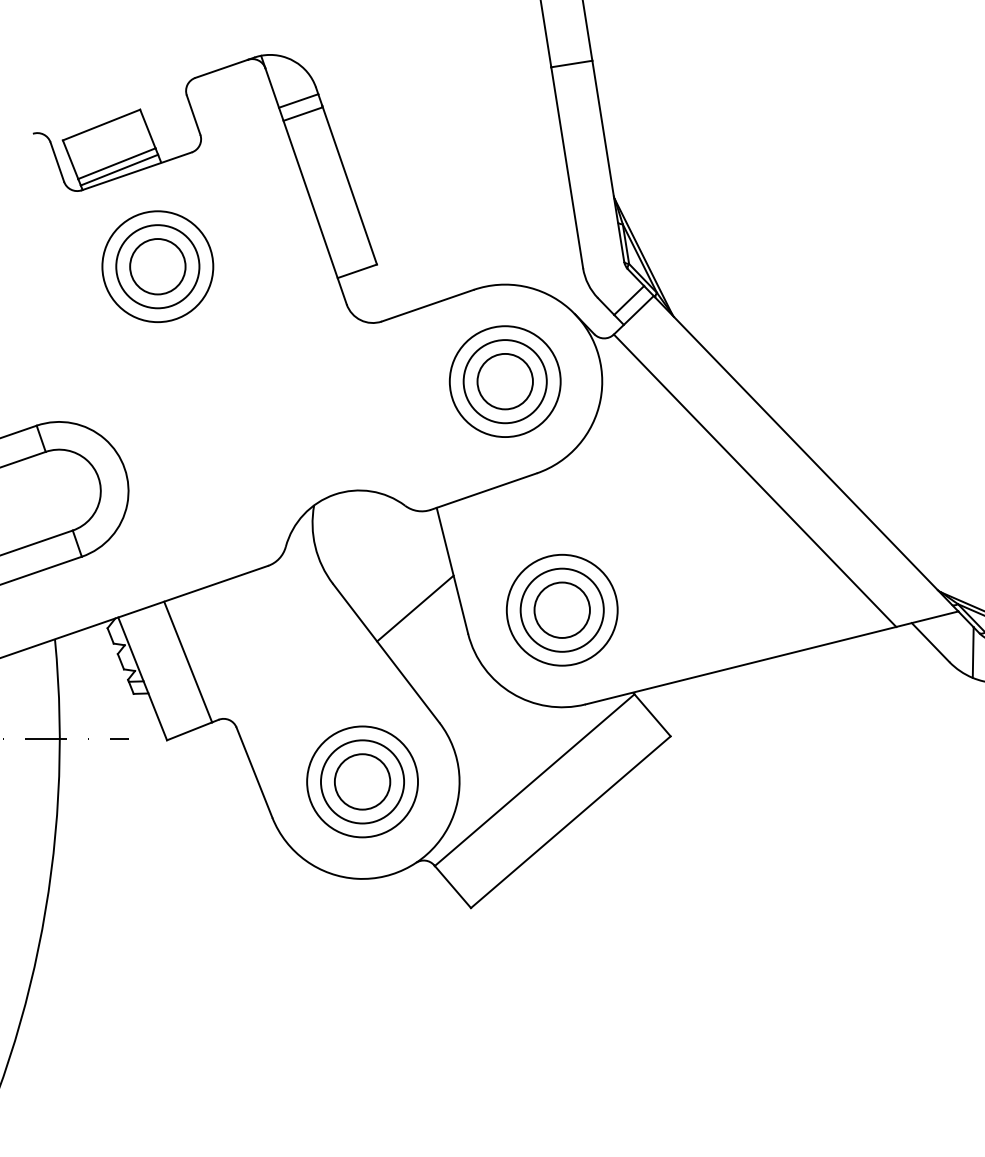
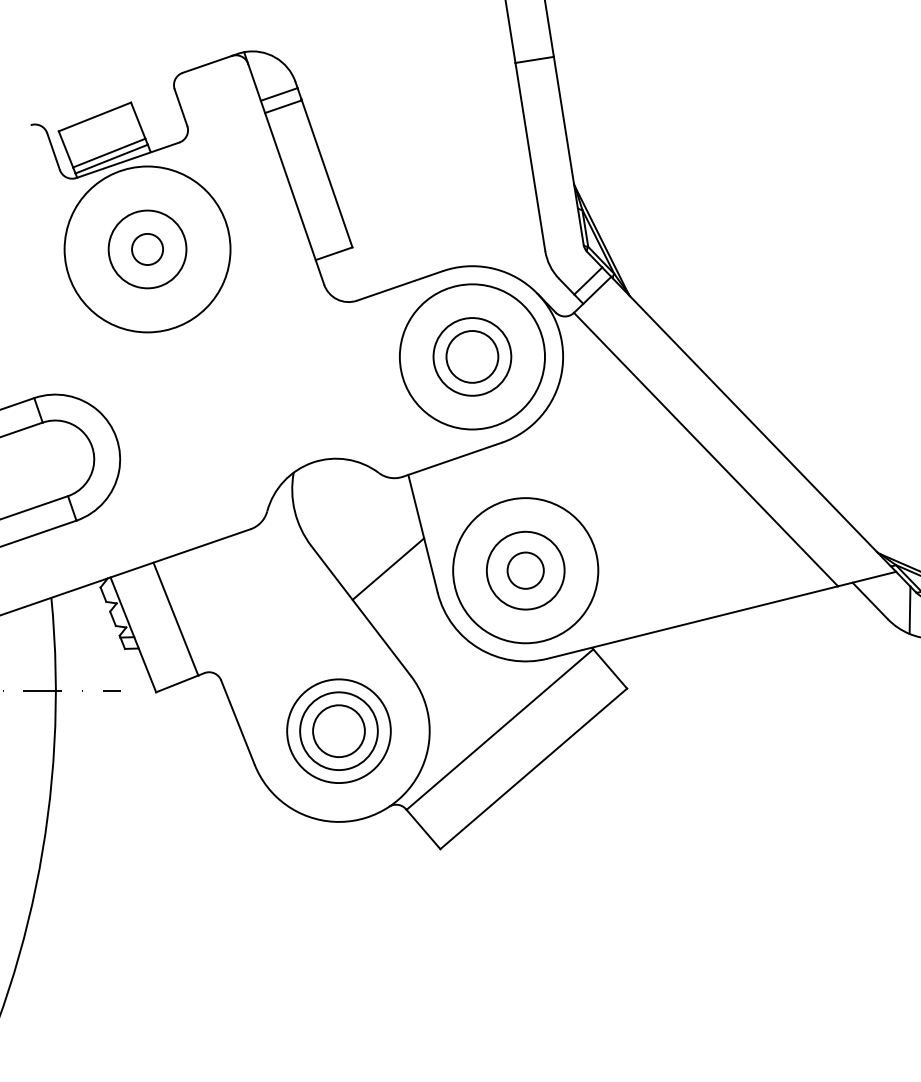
circle: (157, 266) -> (147, 249), size x0.6
circle: (157, 266) -> (147, 249), size x1.6
circle: (504, 381) -> (471, 356), size x1.4
circle: (561, 609) -> (525, 569), size x0.7
circle: (561, 609) -> (525, 569), size x1.4

